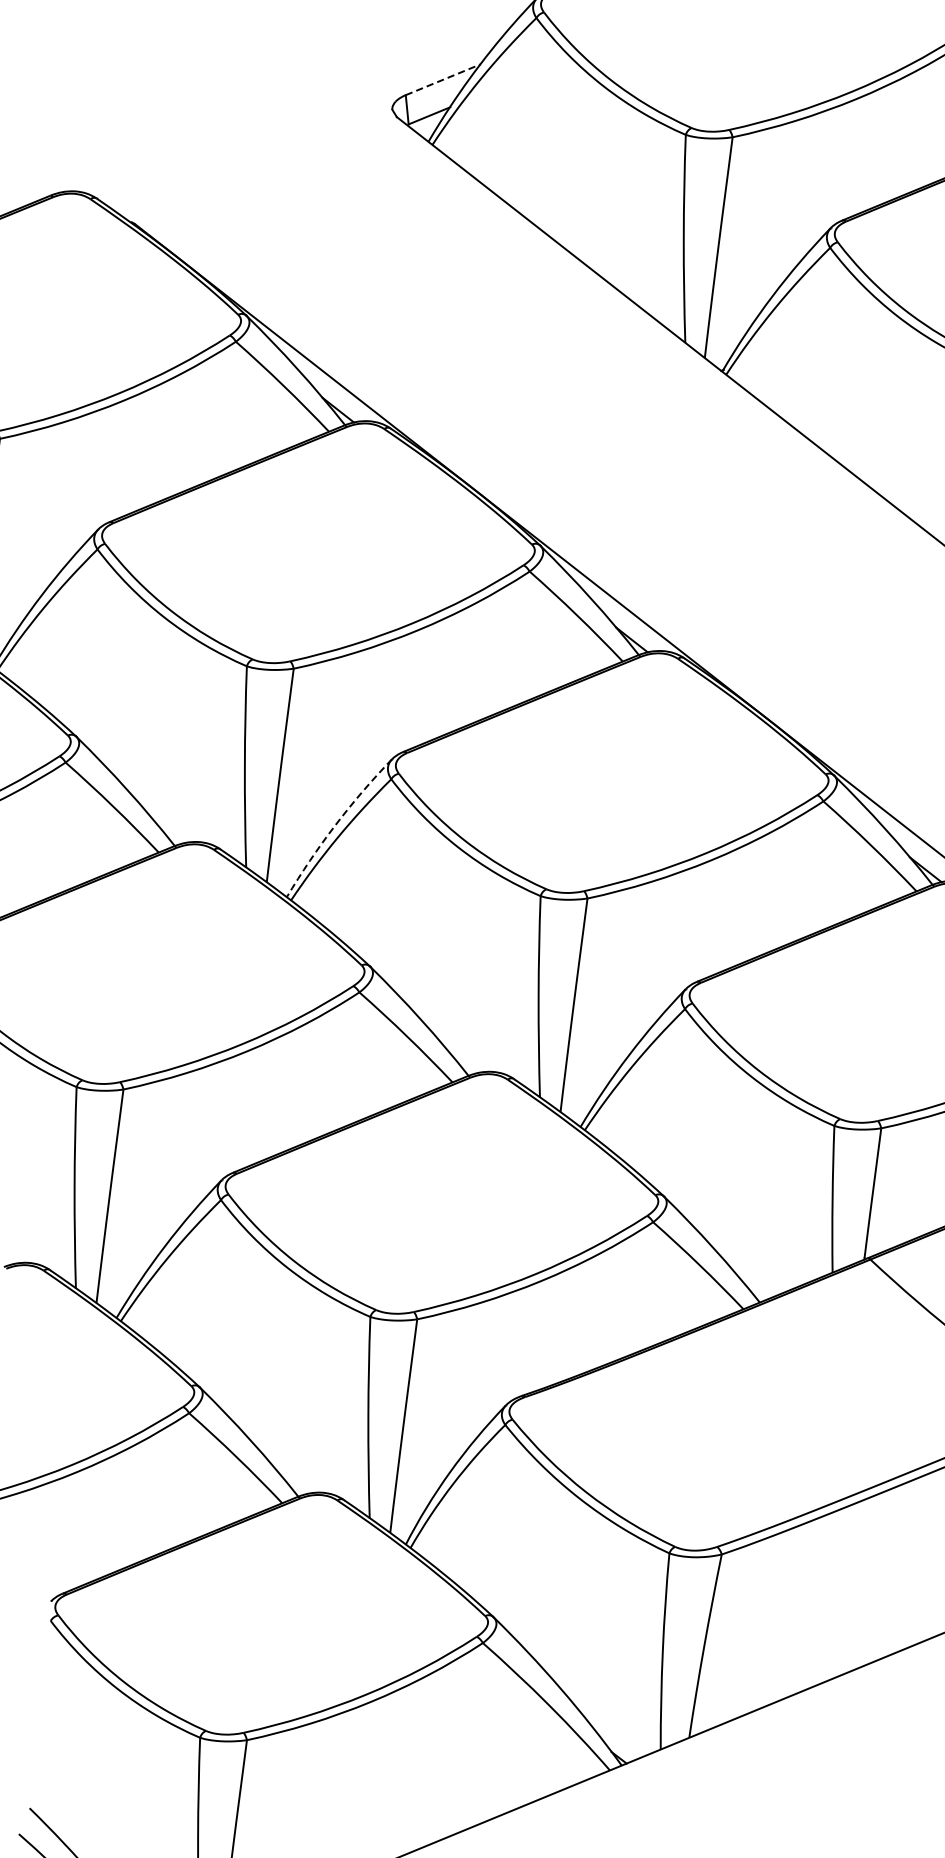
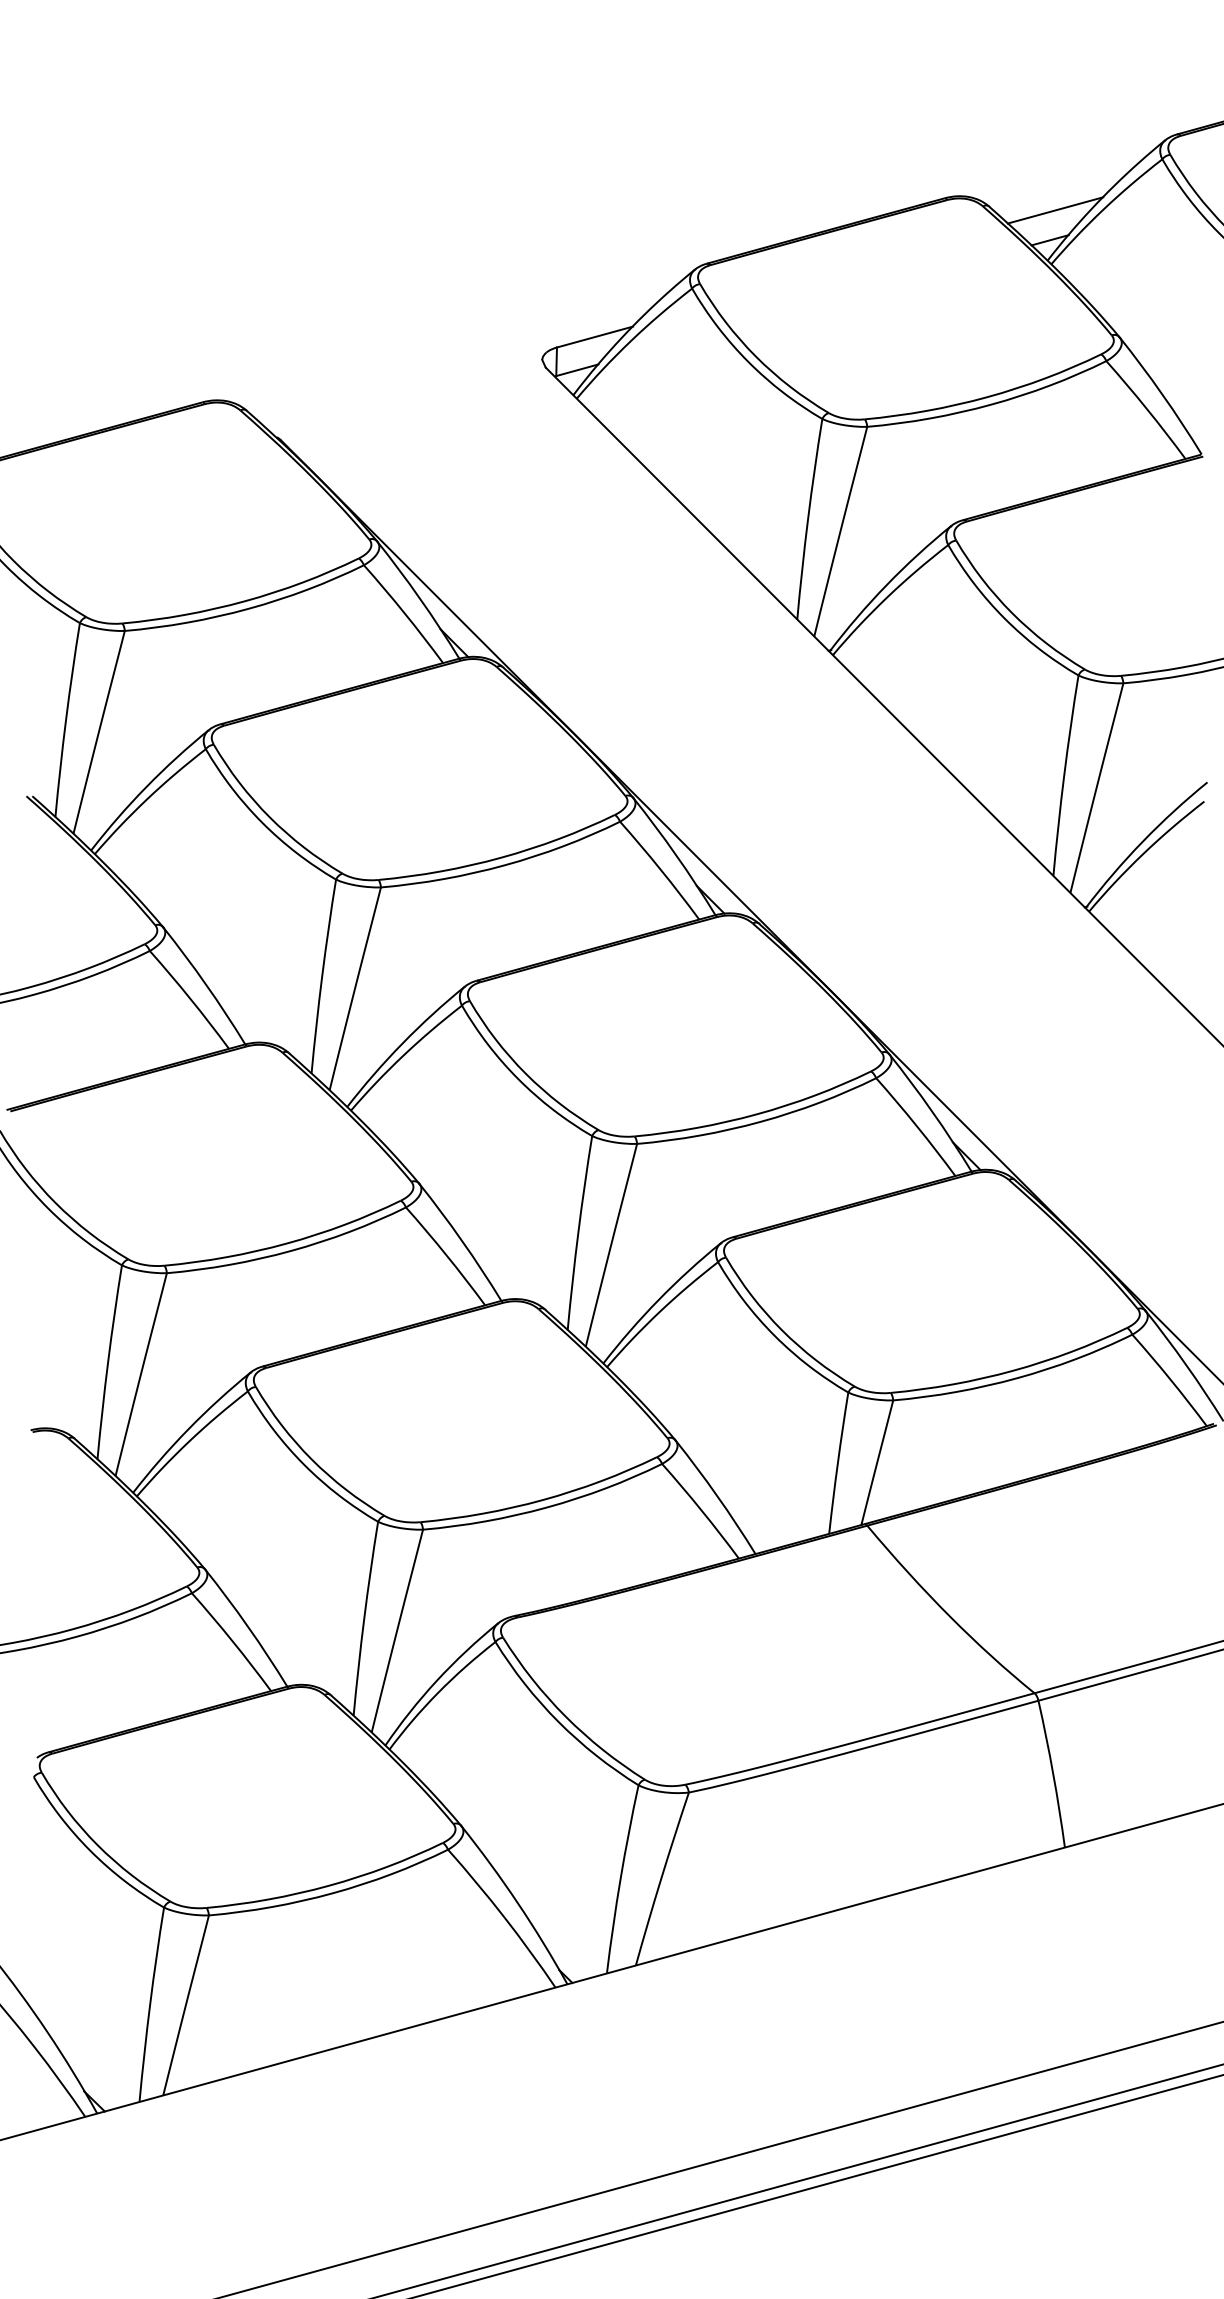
line: (443, 79) -> (595, 336), dashed -> solid
arc: (335, 825) -> (402, 1043), dashed -> solid

